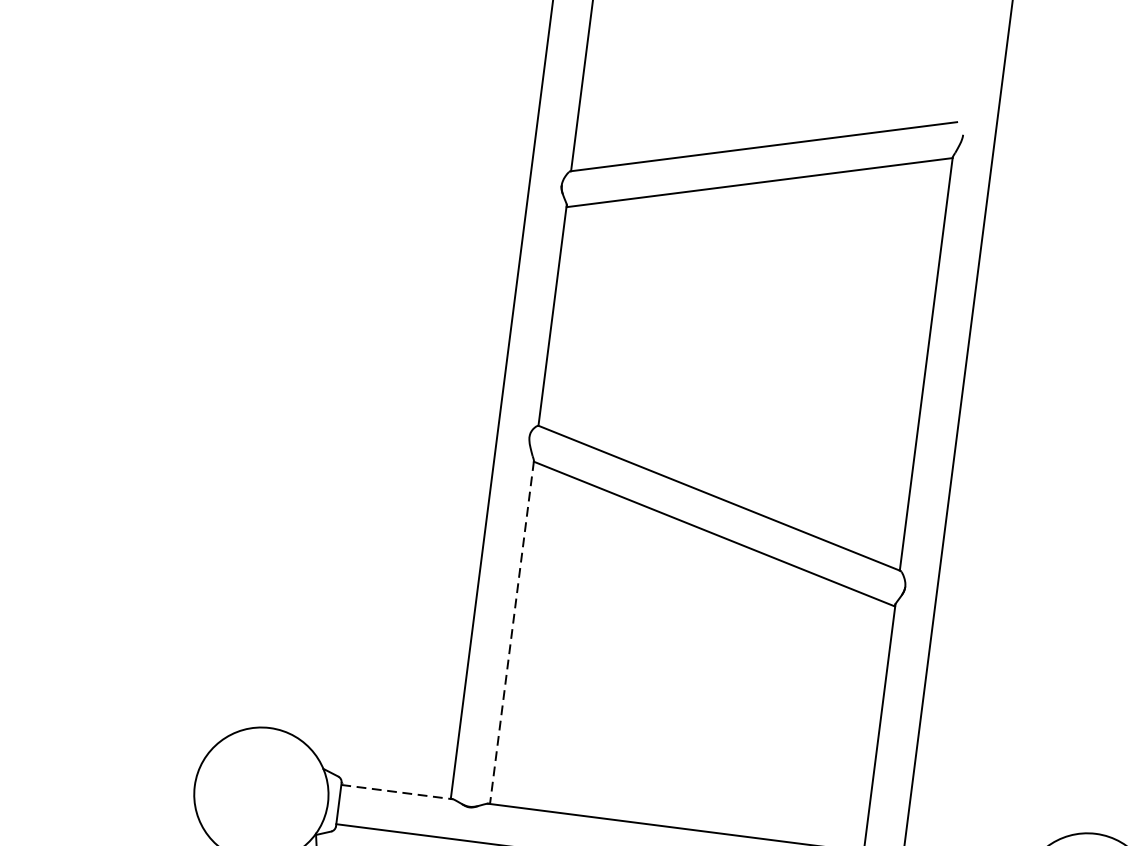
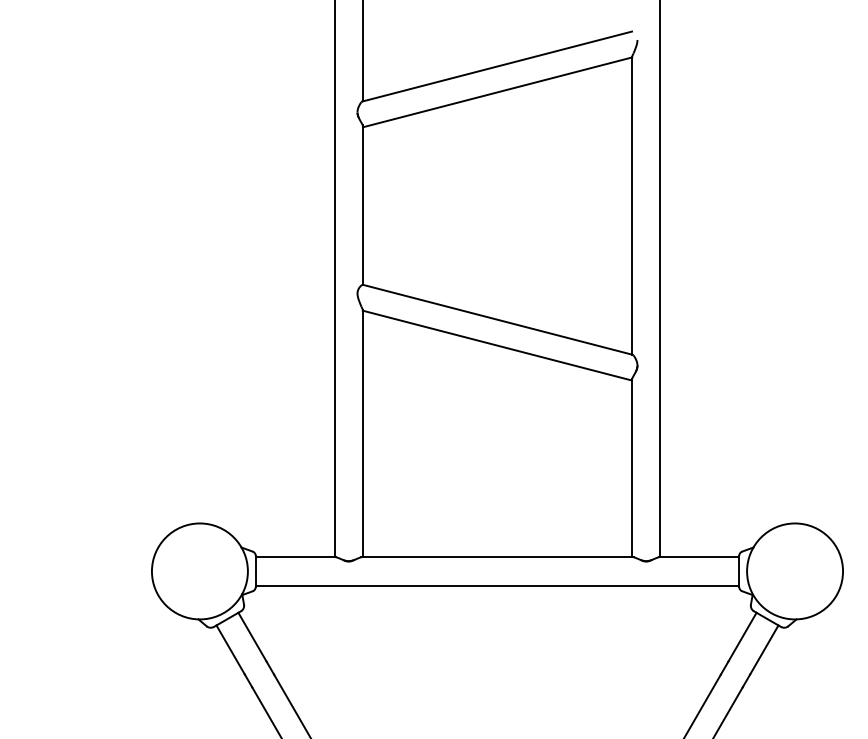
line: (511, 633) -> (362, 434), dashed -> solid
line: (397, 792) -> (296, 557), dashed -> solid

